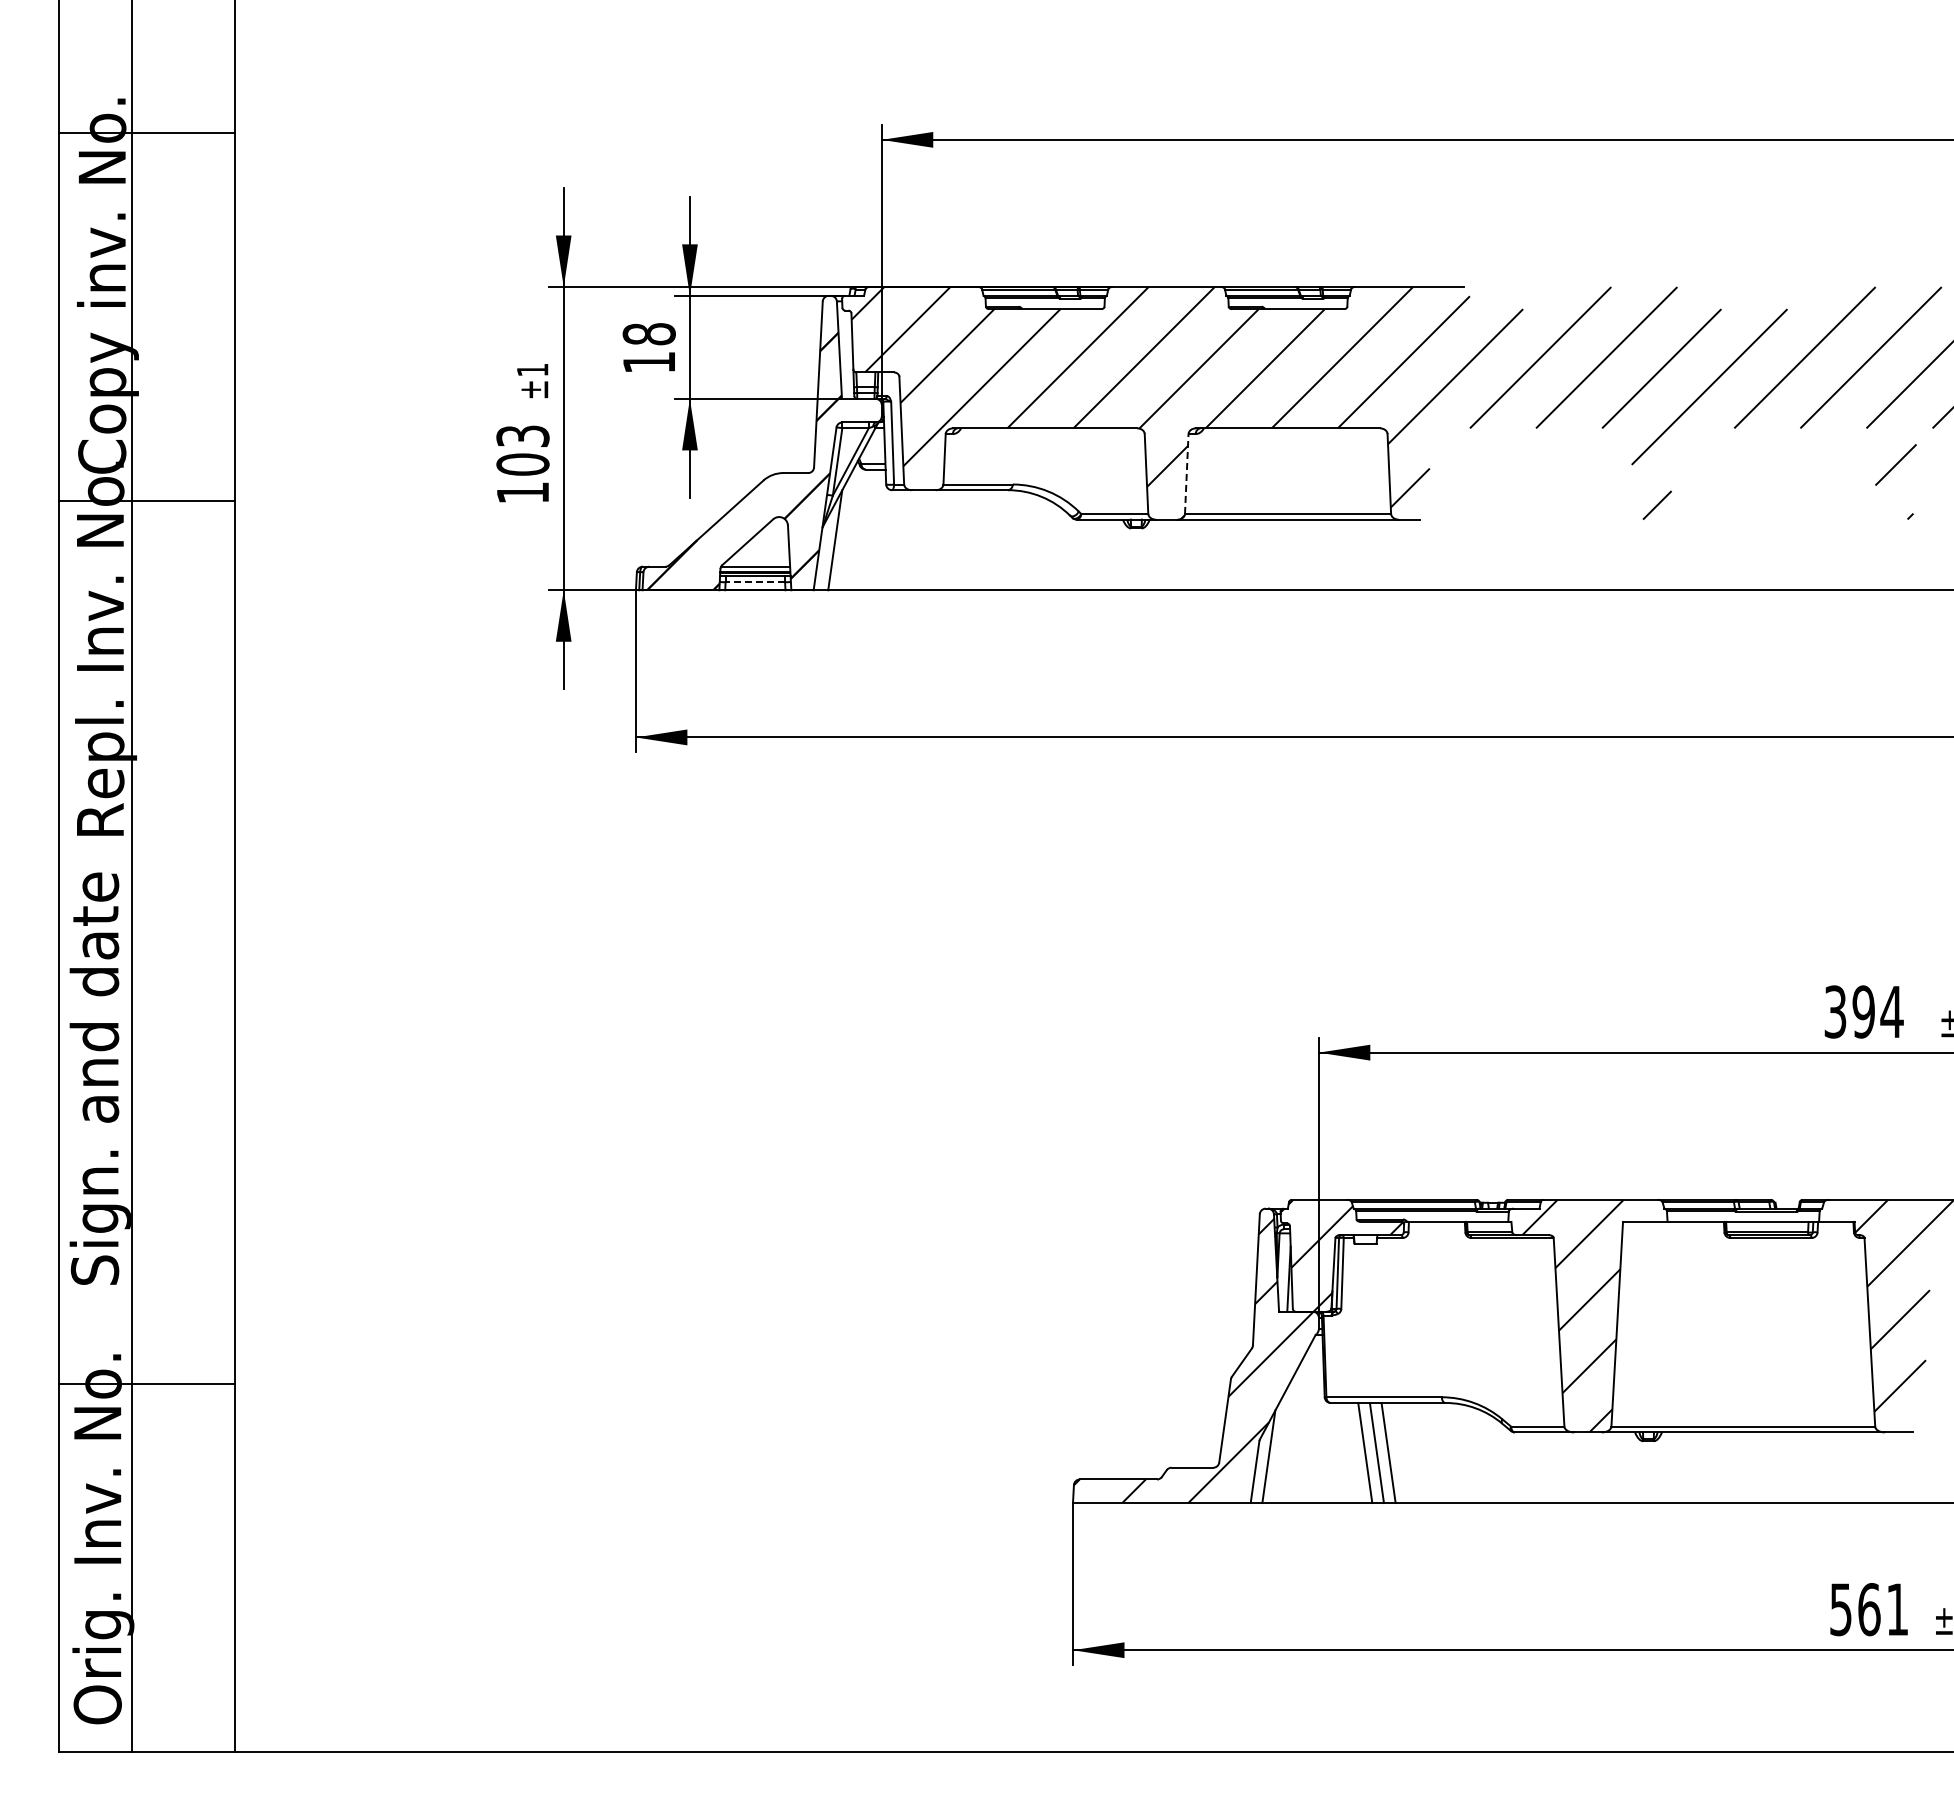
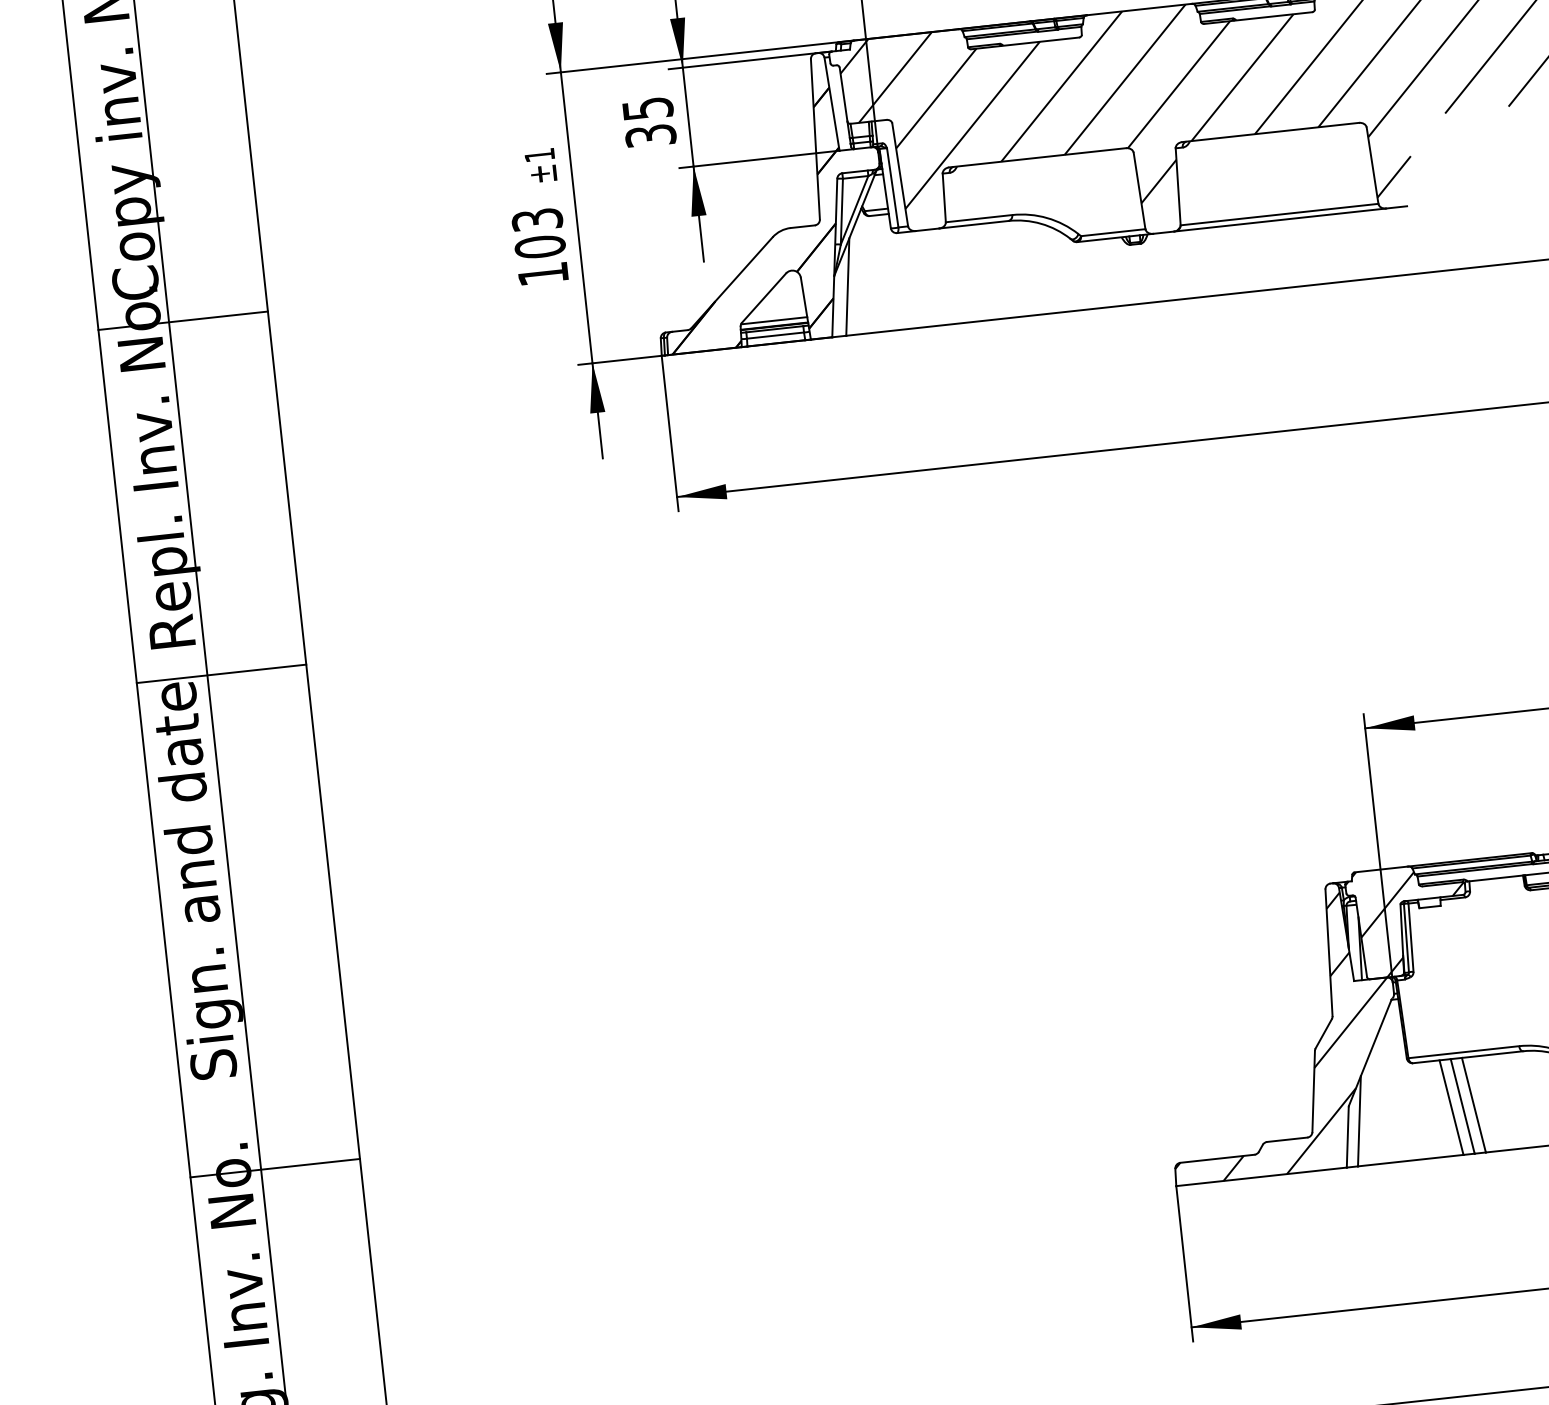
text: (648, 348) -> (648, 122), 18 -> 35
line: (1186, 474) -> (1177, 187), dashed -> solid
line: (755, 582) -> (775, 335), dashed -> solid
line: (146, 868) -> (221, 673), added

